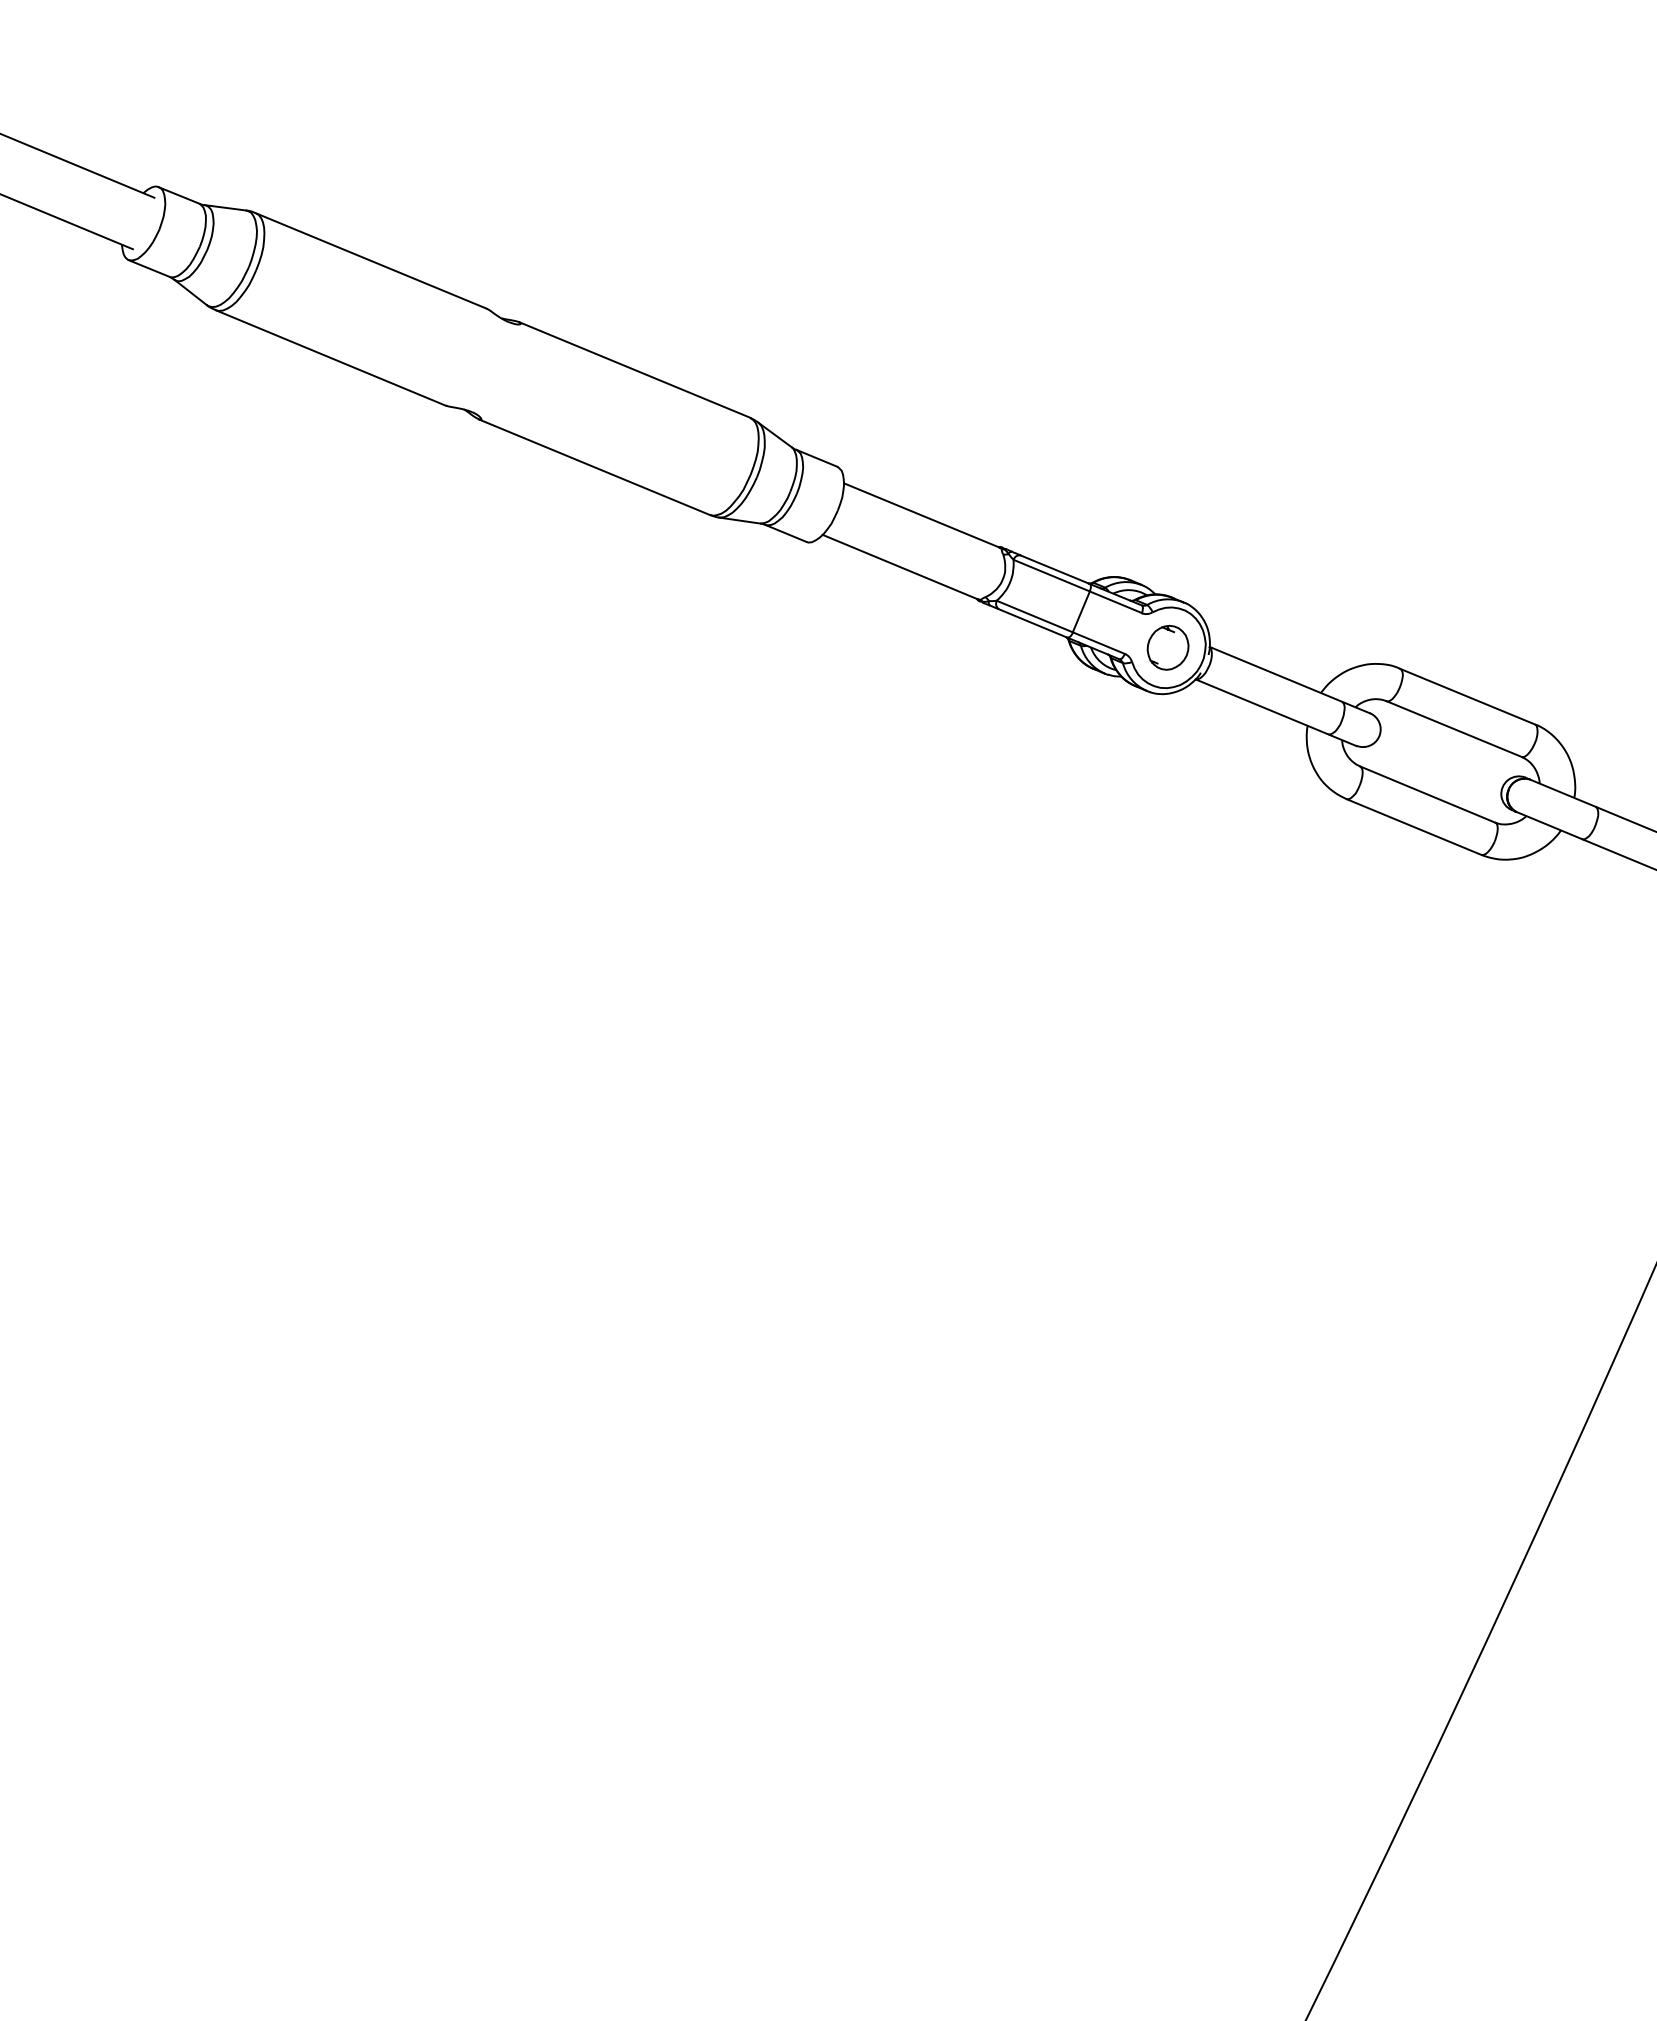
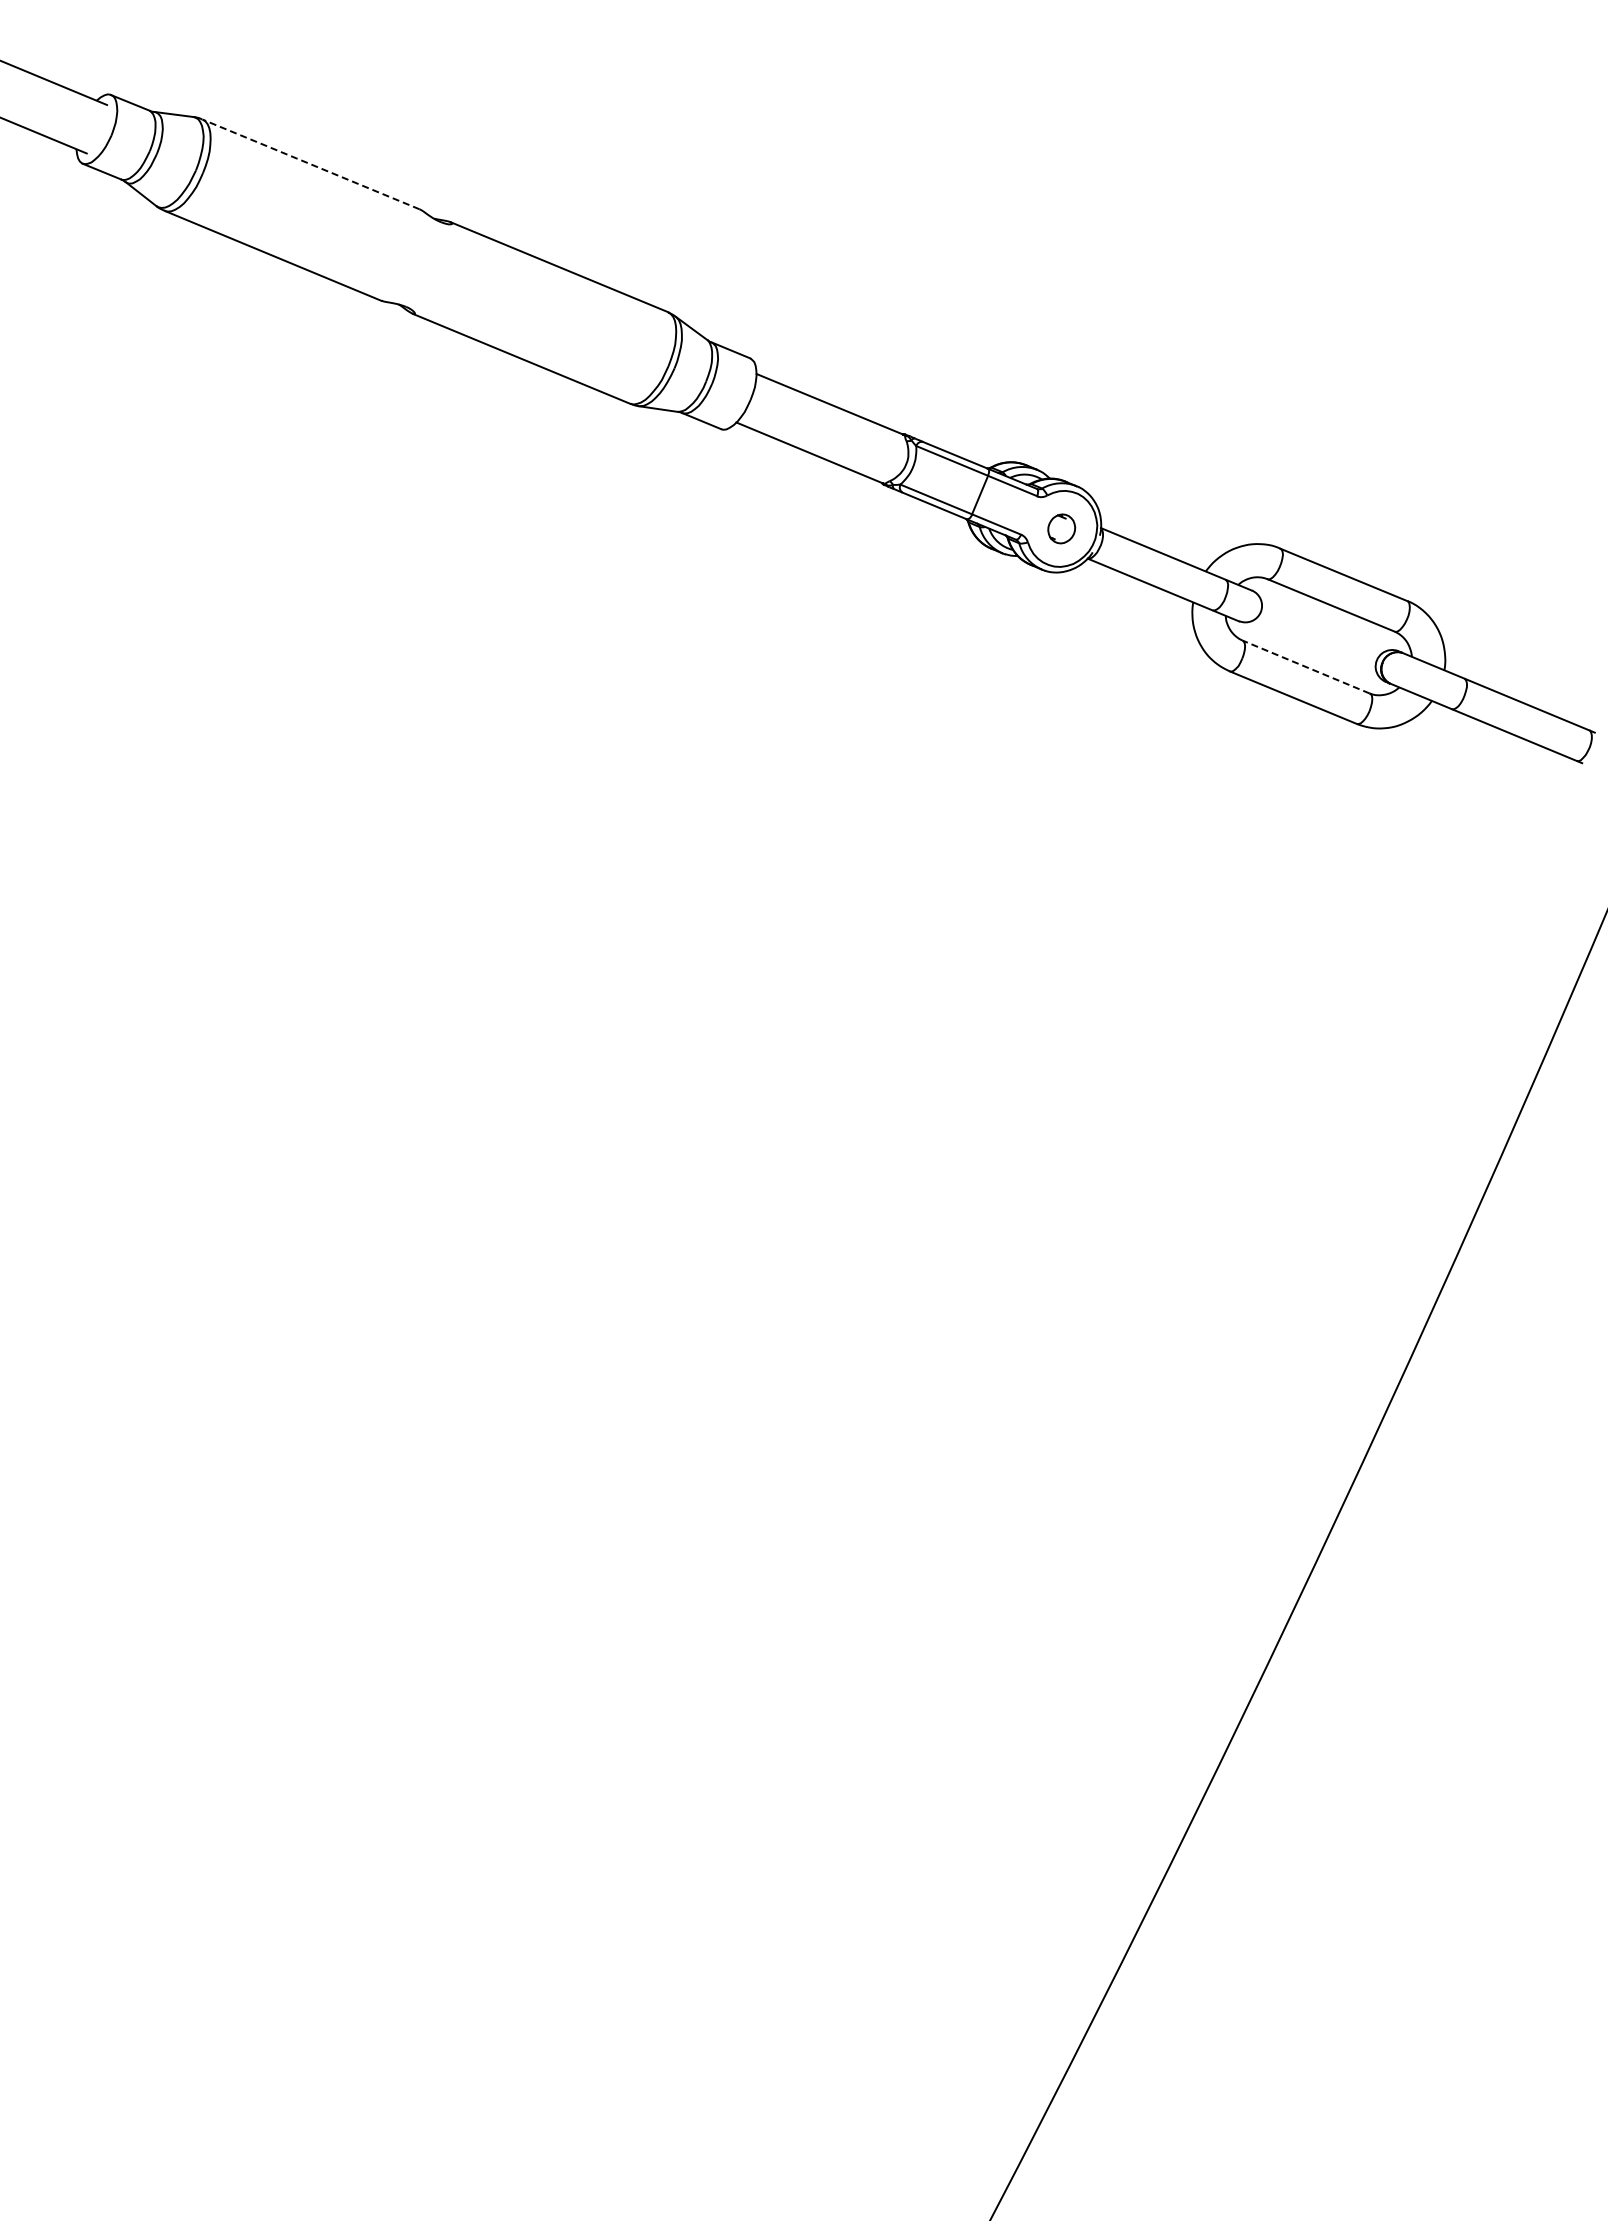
line: (370, 260) -> (310, 164), solid -> dashed
part: (1167, 647) -> (1061, 528), size x0.7
line: (1427, 794) -> (1306, 667), solid -> dashed

